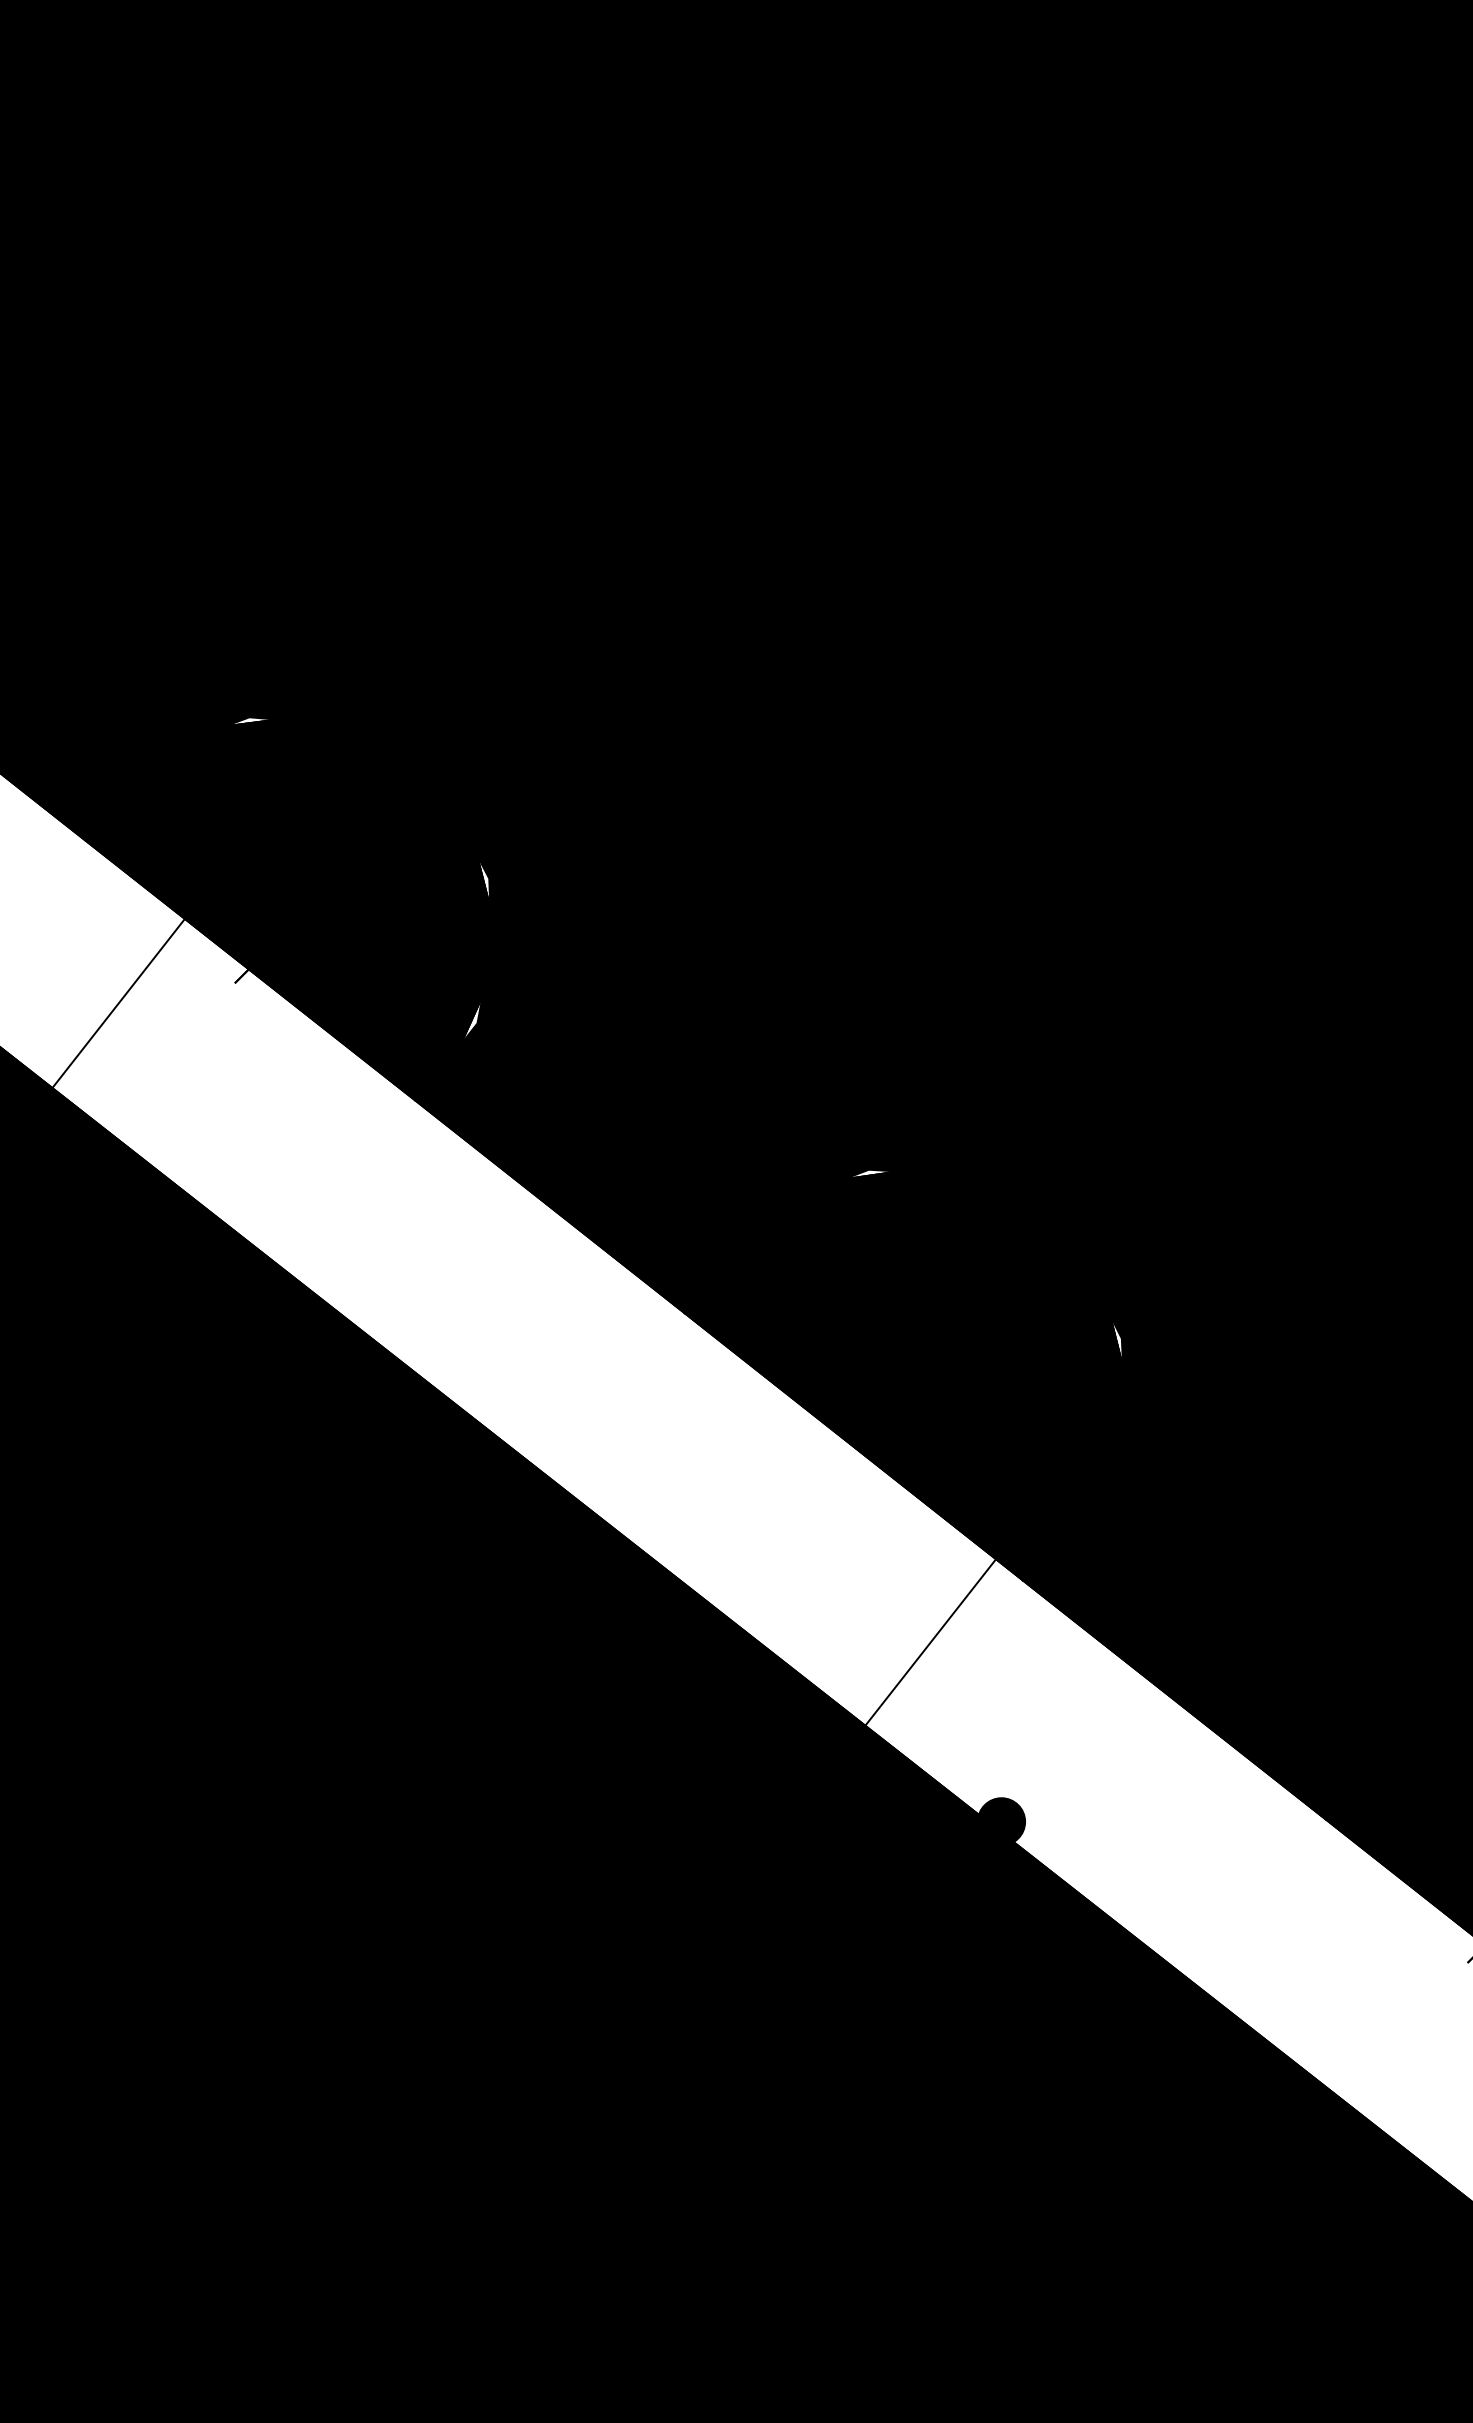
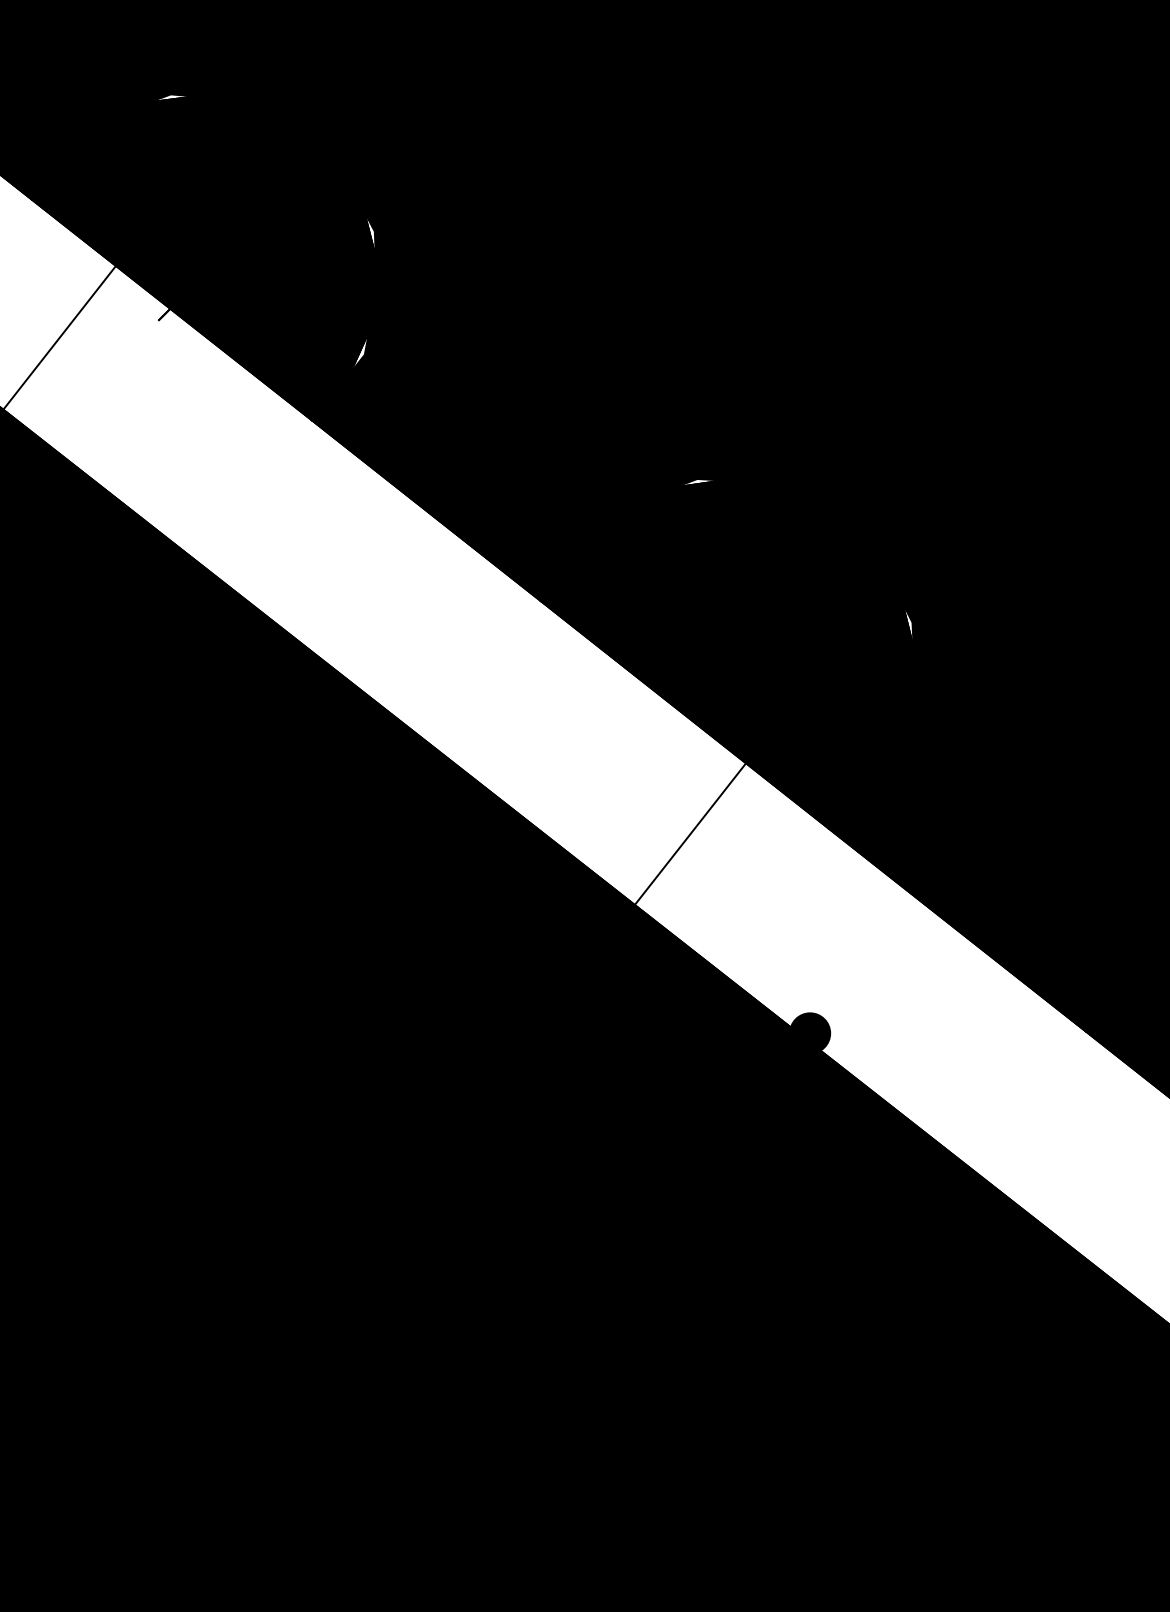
line: (930, 1641) -> (690, 833), moved

